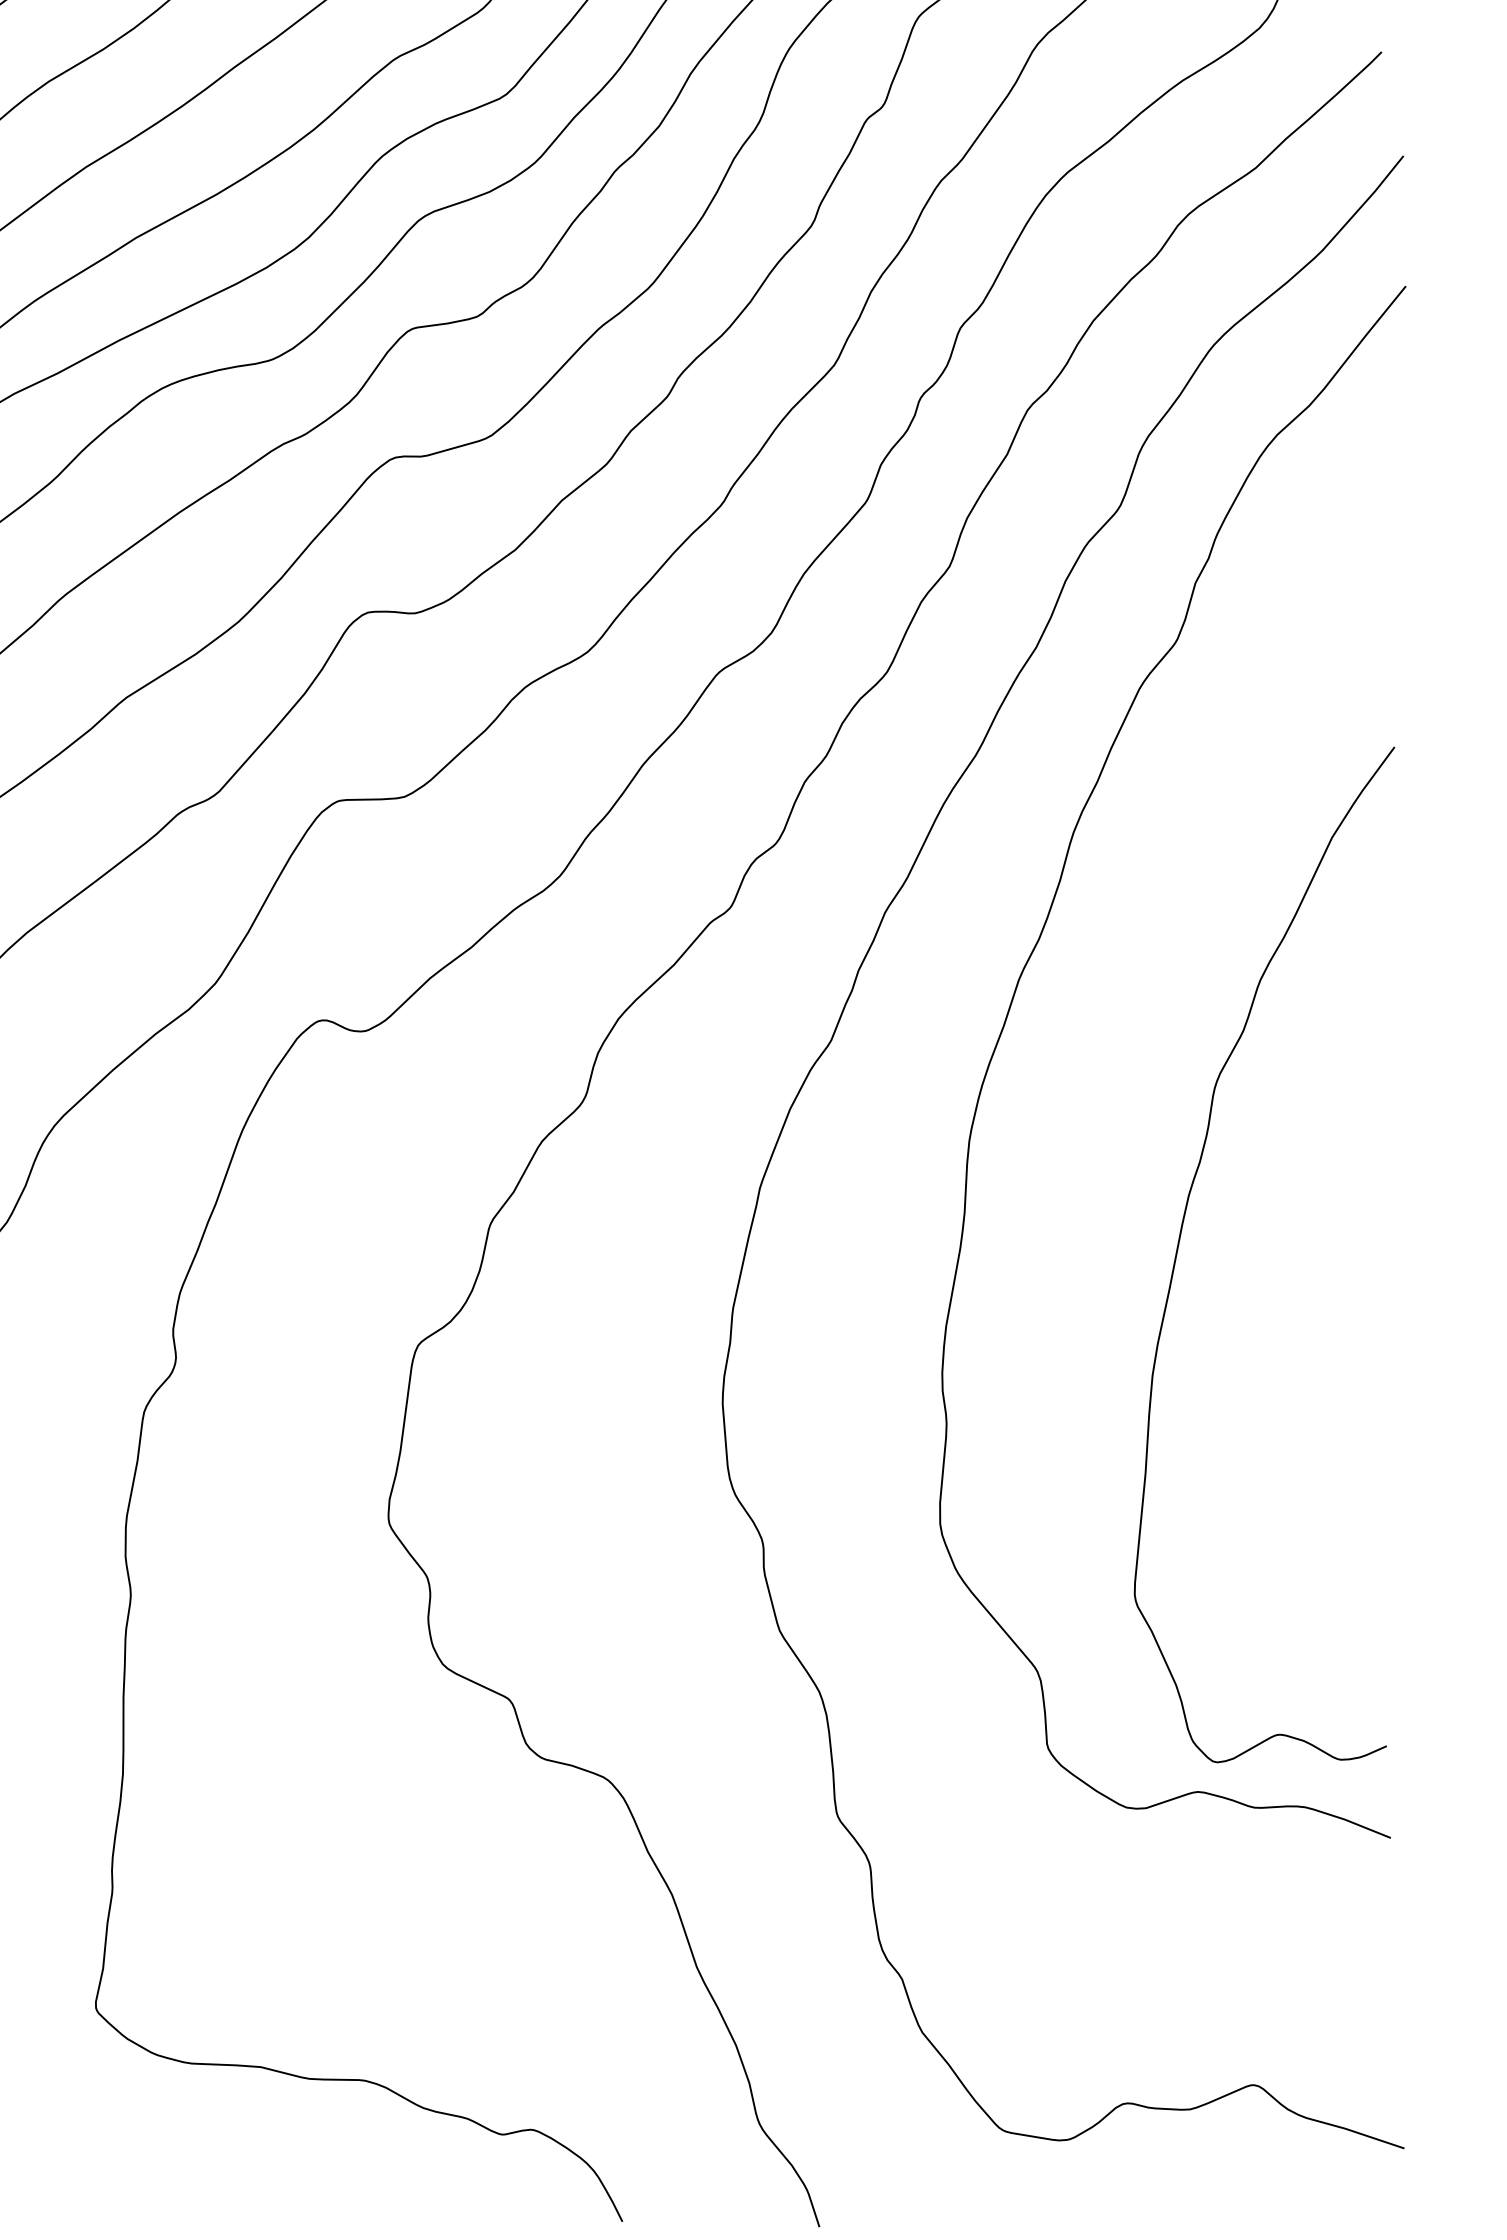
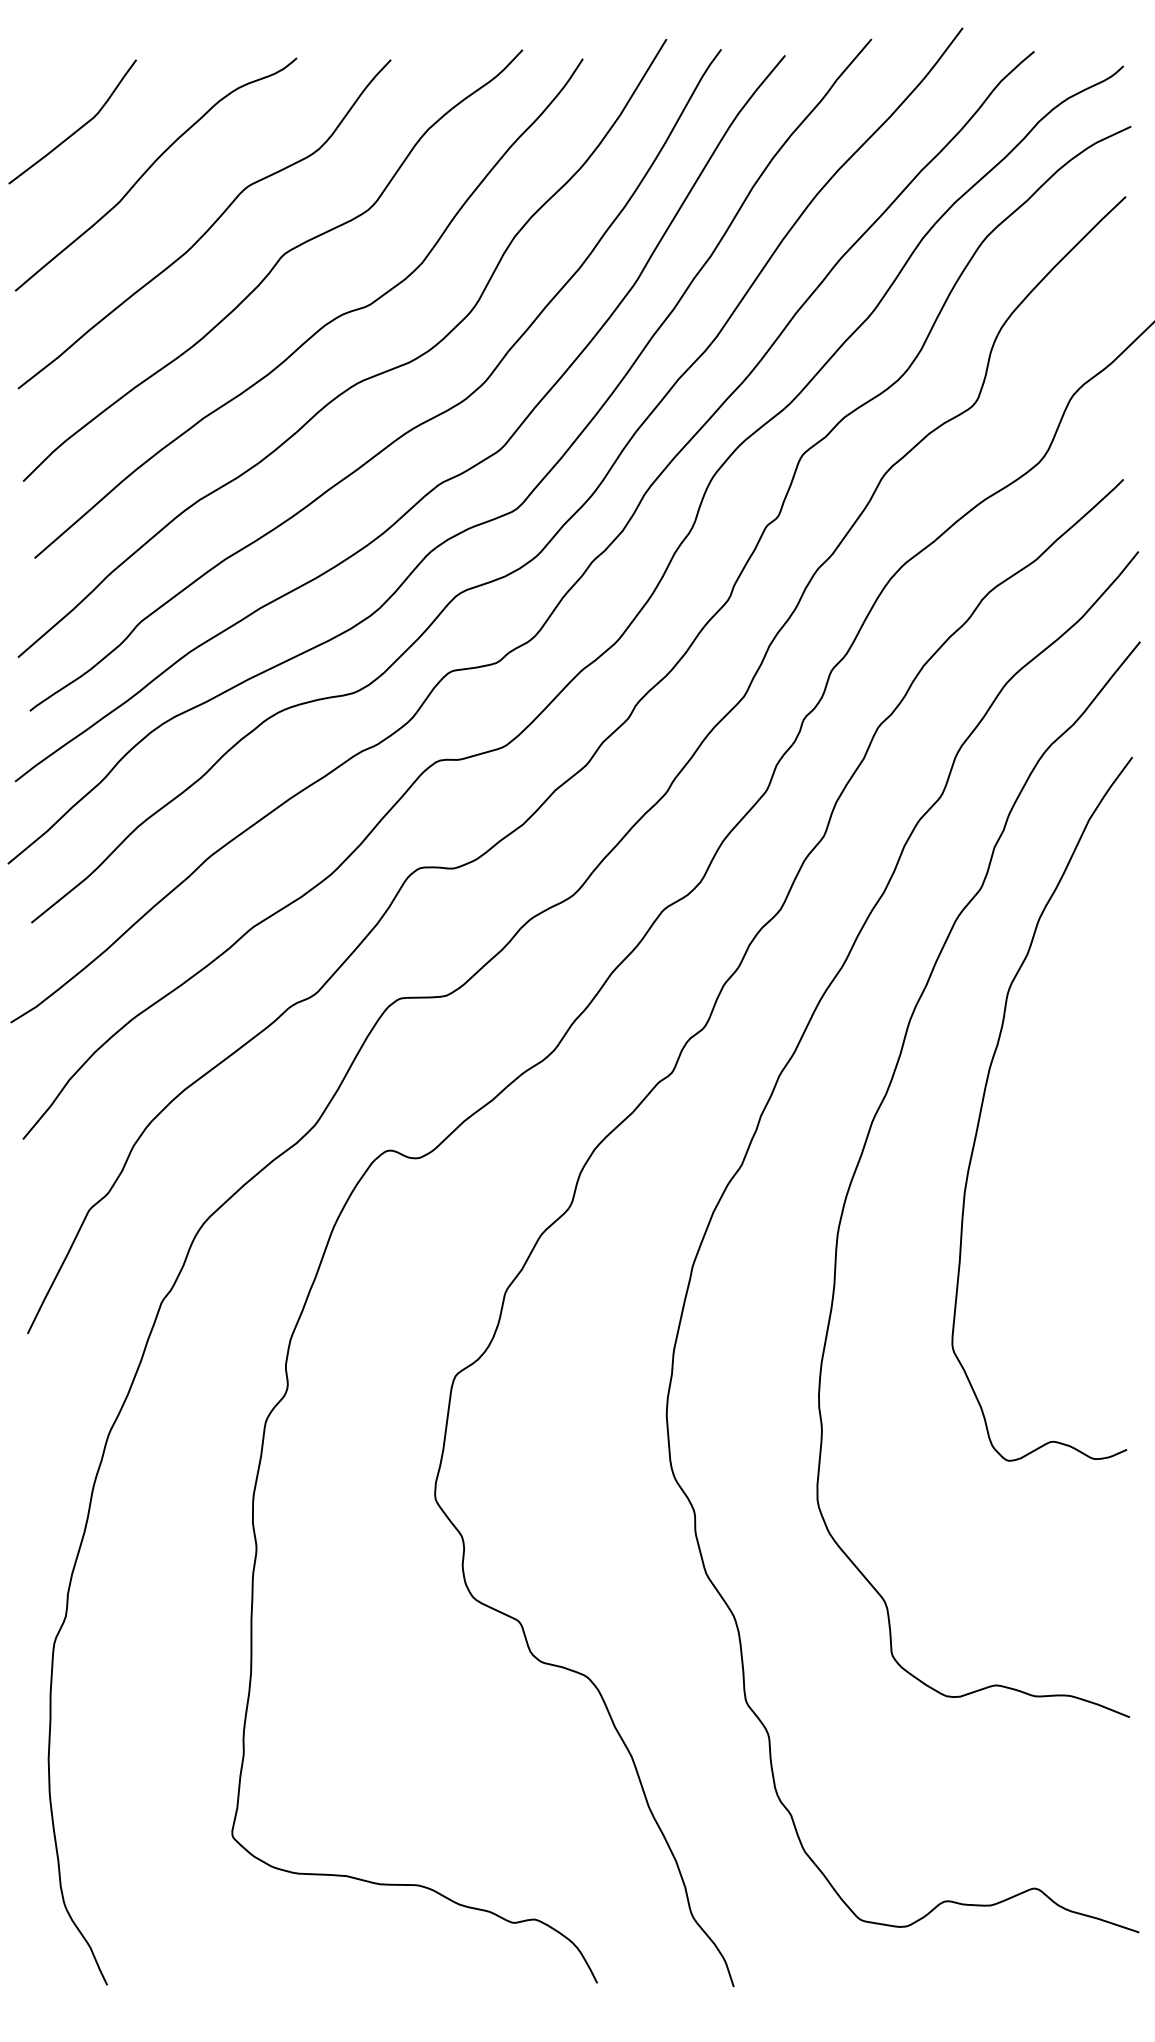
curve: (1181, 1239) -> (984, 1098), moved

